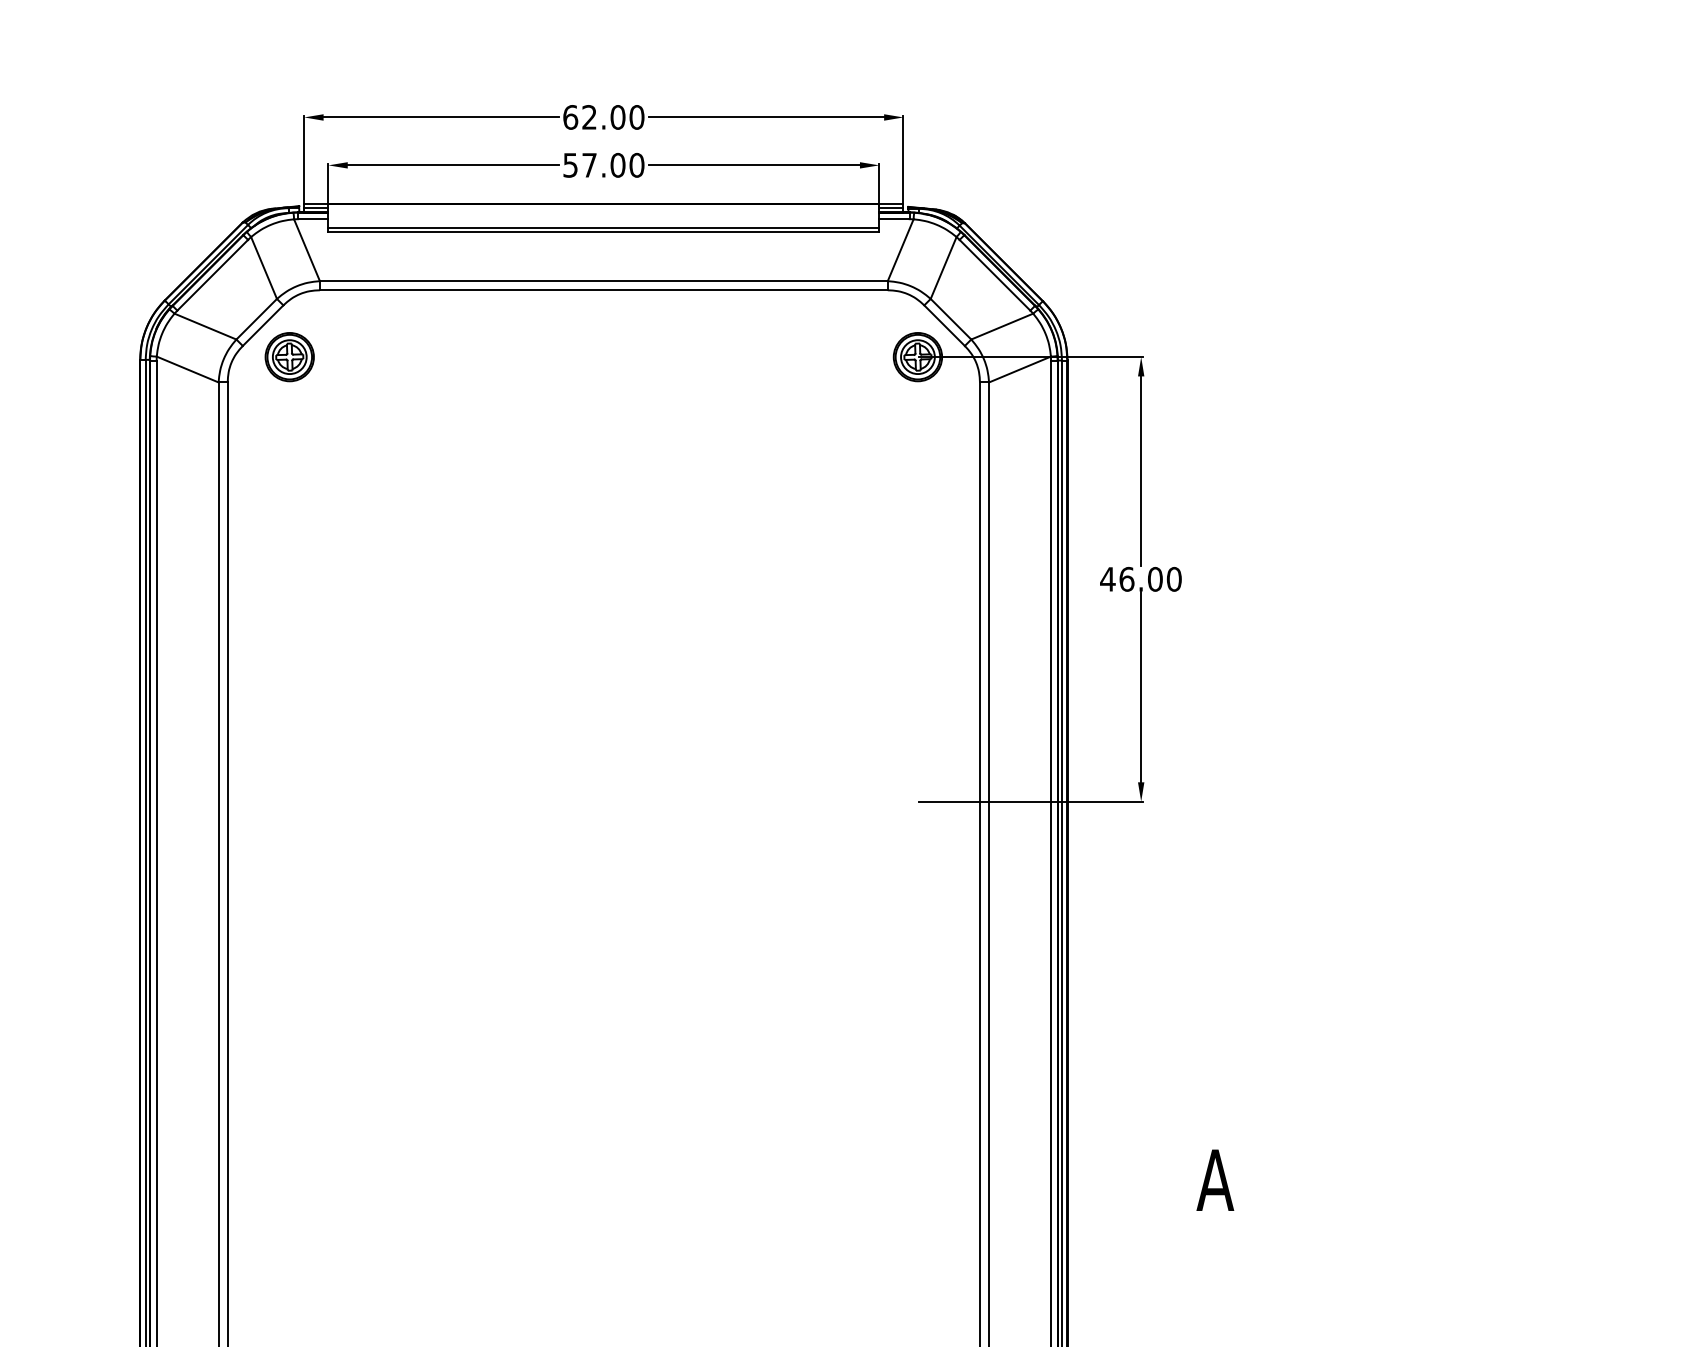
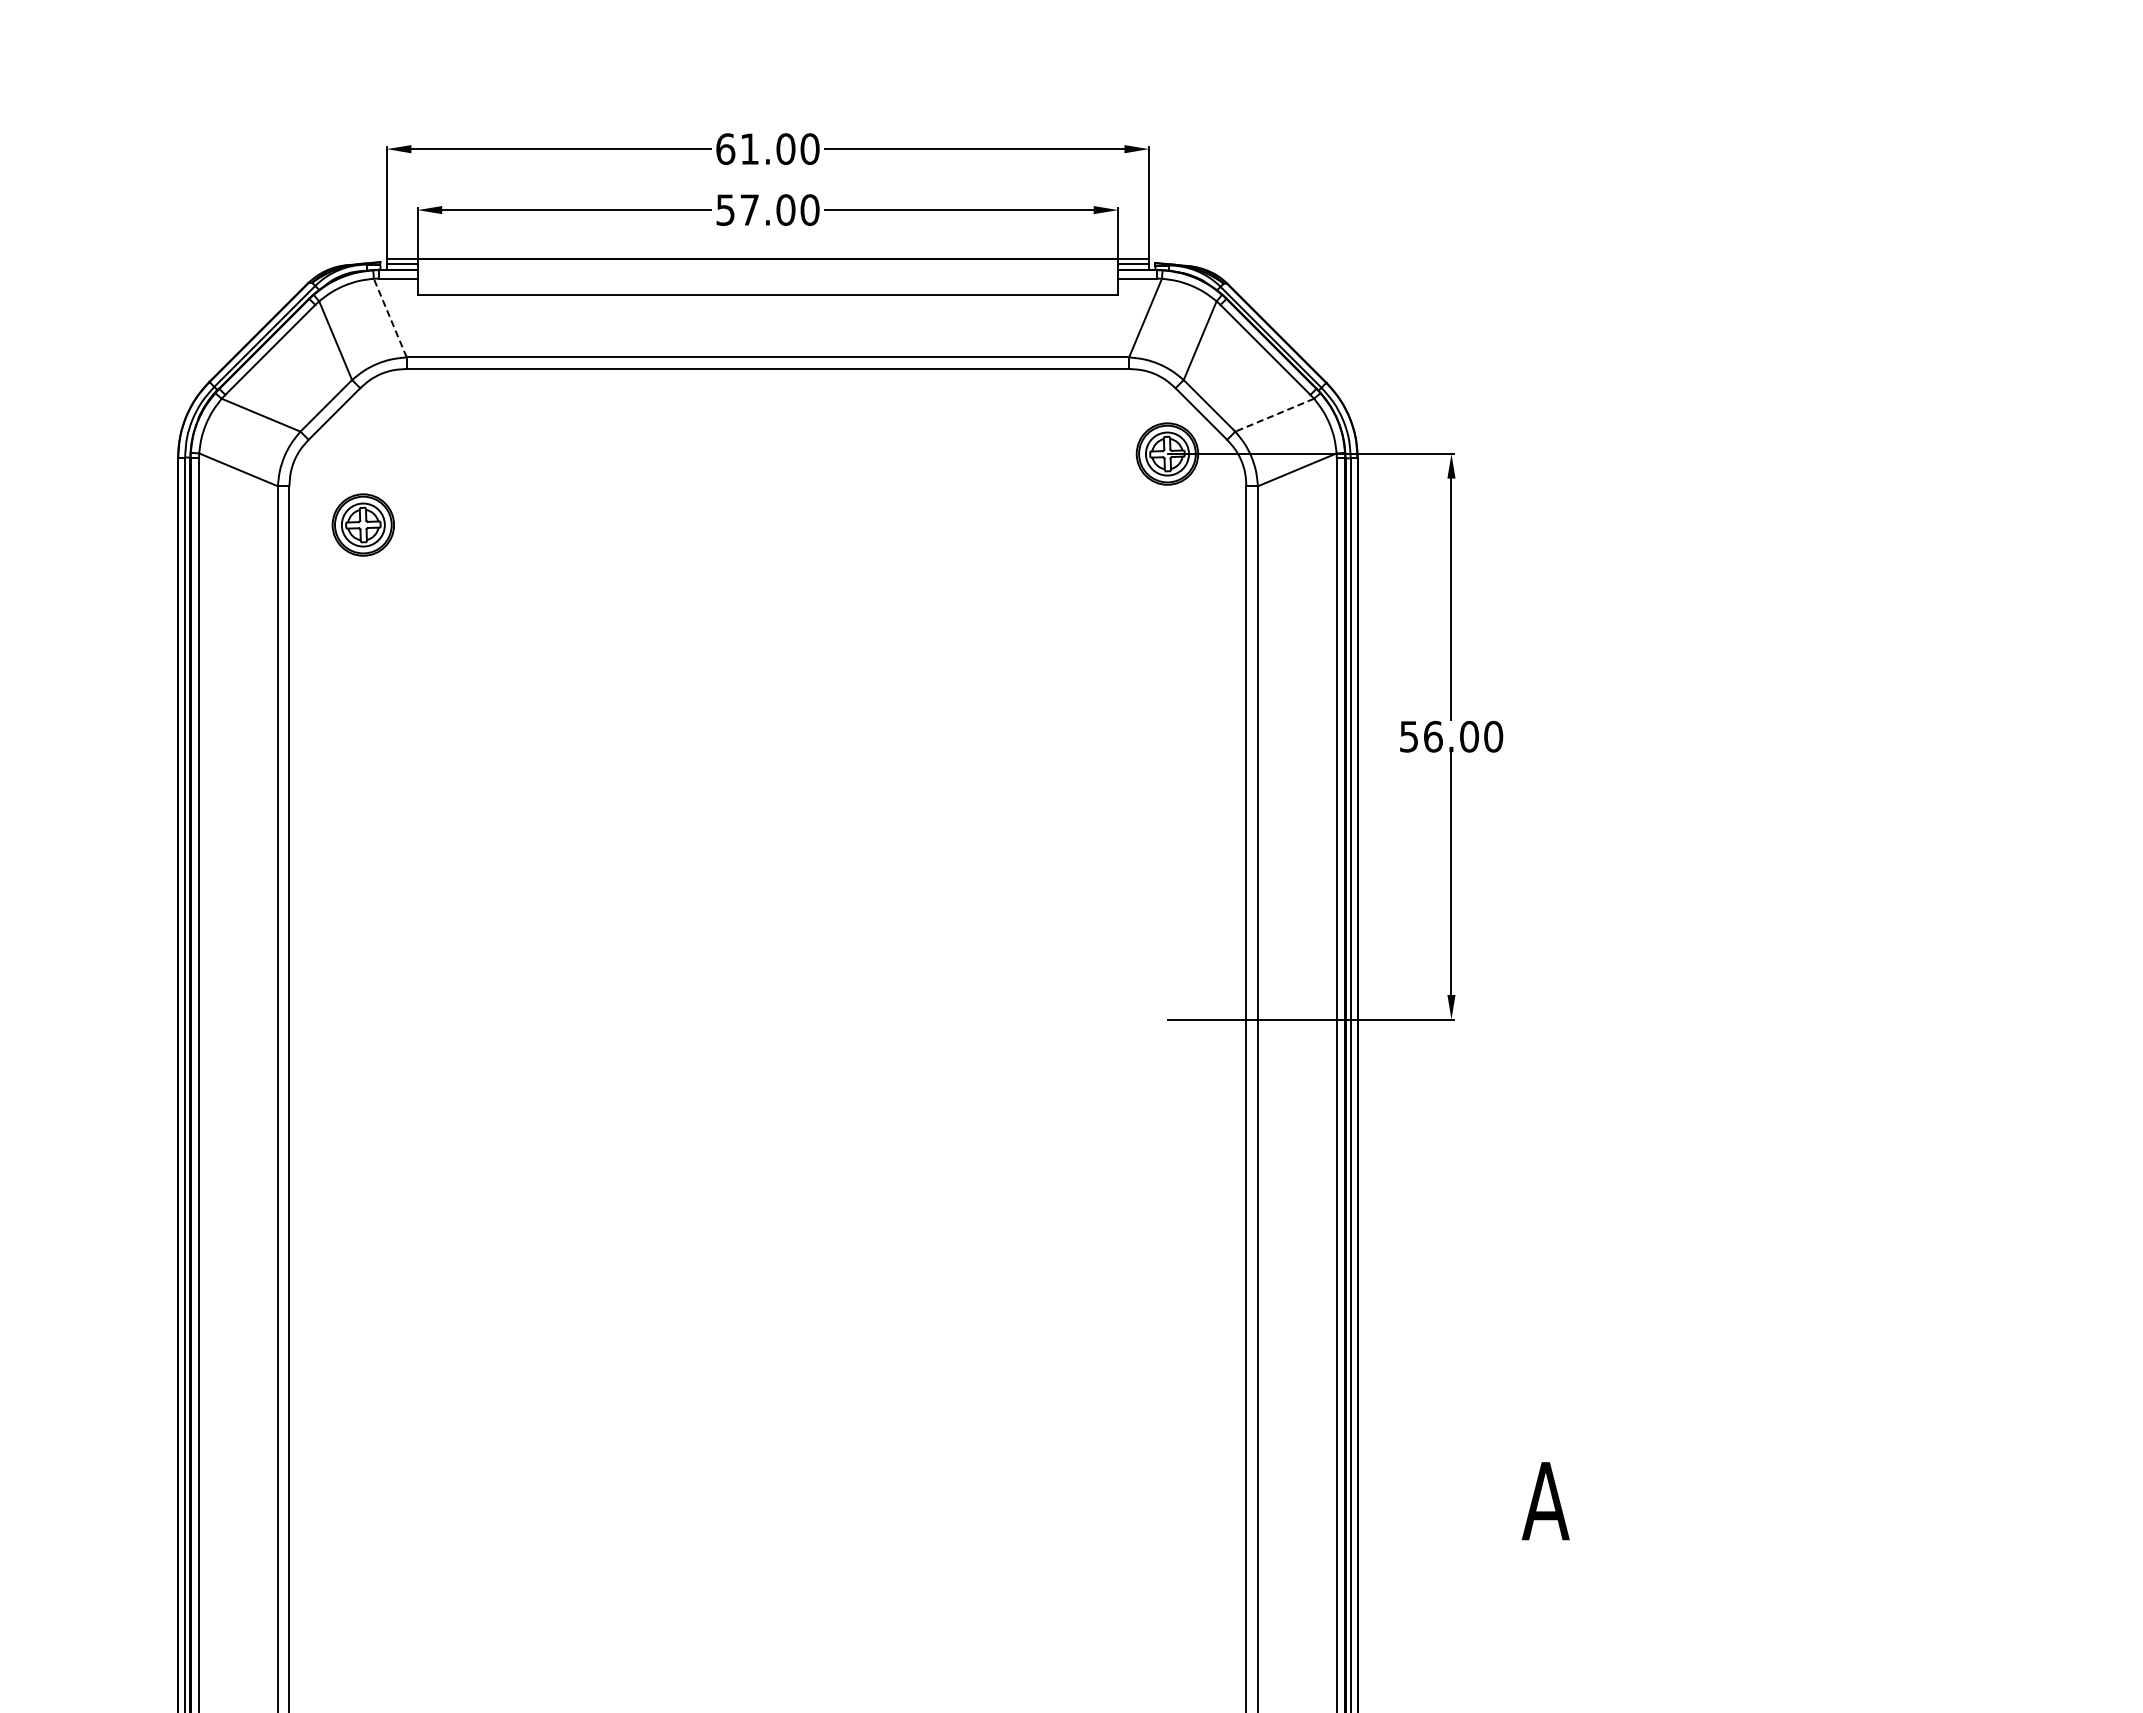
text: (589, 116) -> (749, 148), 62.00 -> 61.00
line: (603, 227) -> (767, 289), removed
line: (307, 250) -> (390, 318), solid -> dashed
line: (1002, 326) -> (1274, 415), solid -> dashed
part: (289, 356) -> (362, 524), moved
text: (1108, 579) -> (1409, 736), 46.00 -> 56.00

